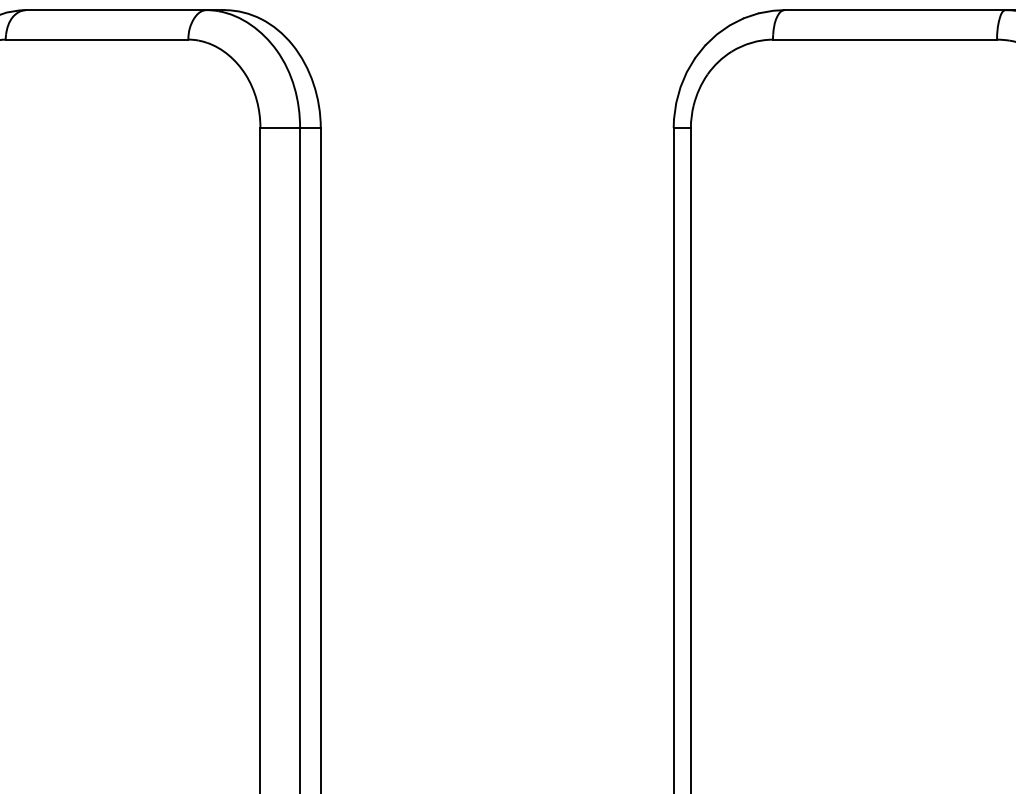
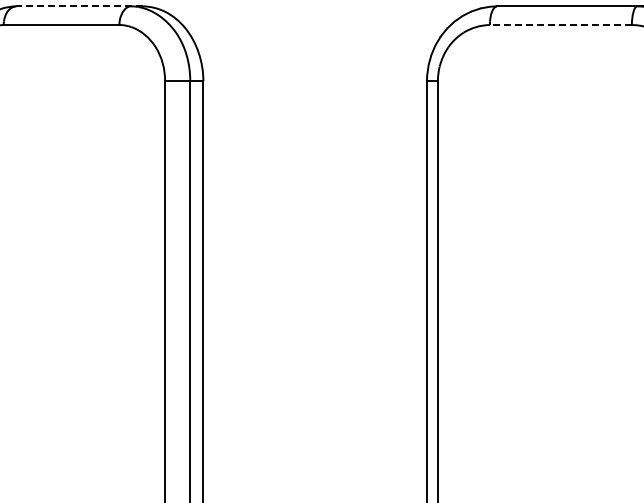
line: (125, 10) -> (79, 6), solid -> dashed
line: (884, 40) -> (560, 25), solid -> dashed

